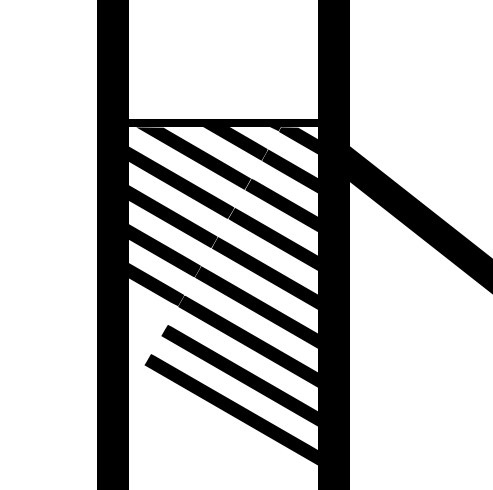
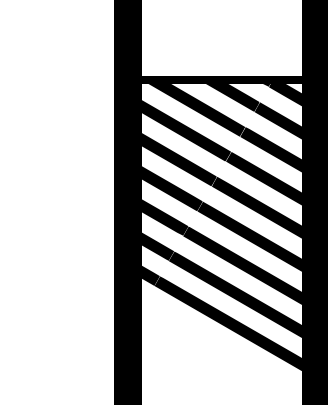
fill: (142, 315) -> (152, 243), added
fill: (133, 349) -> (145, 272), added

